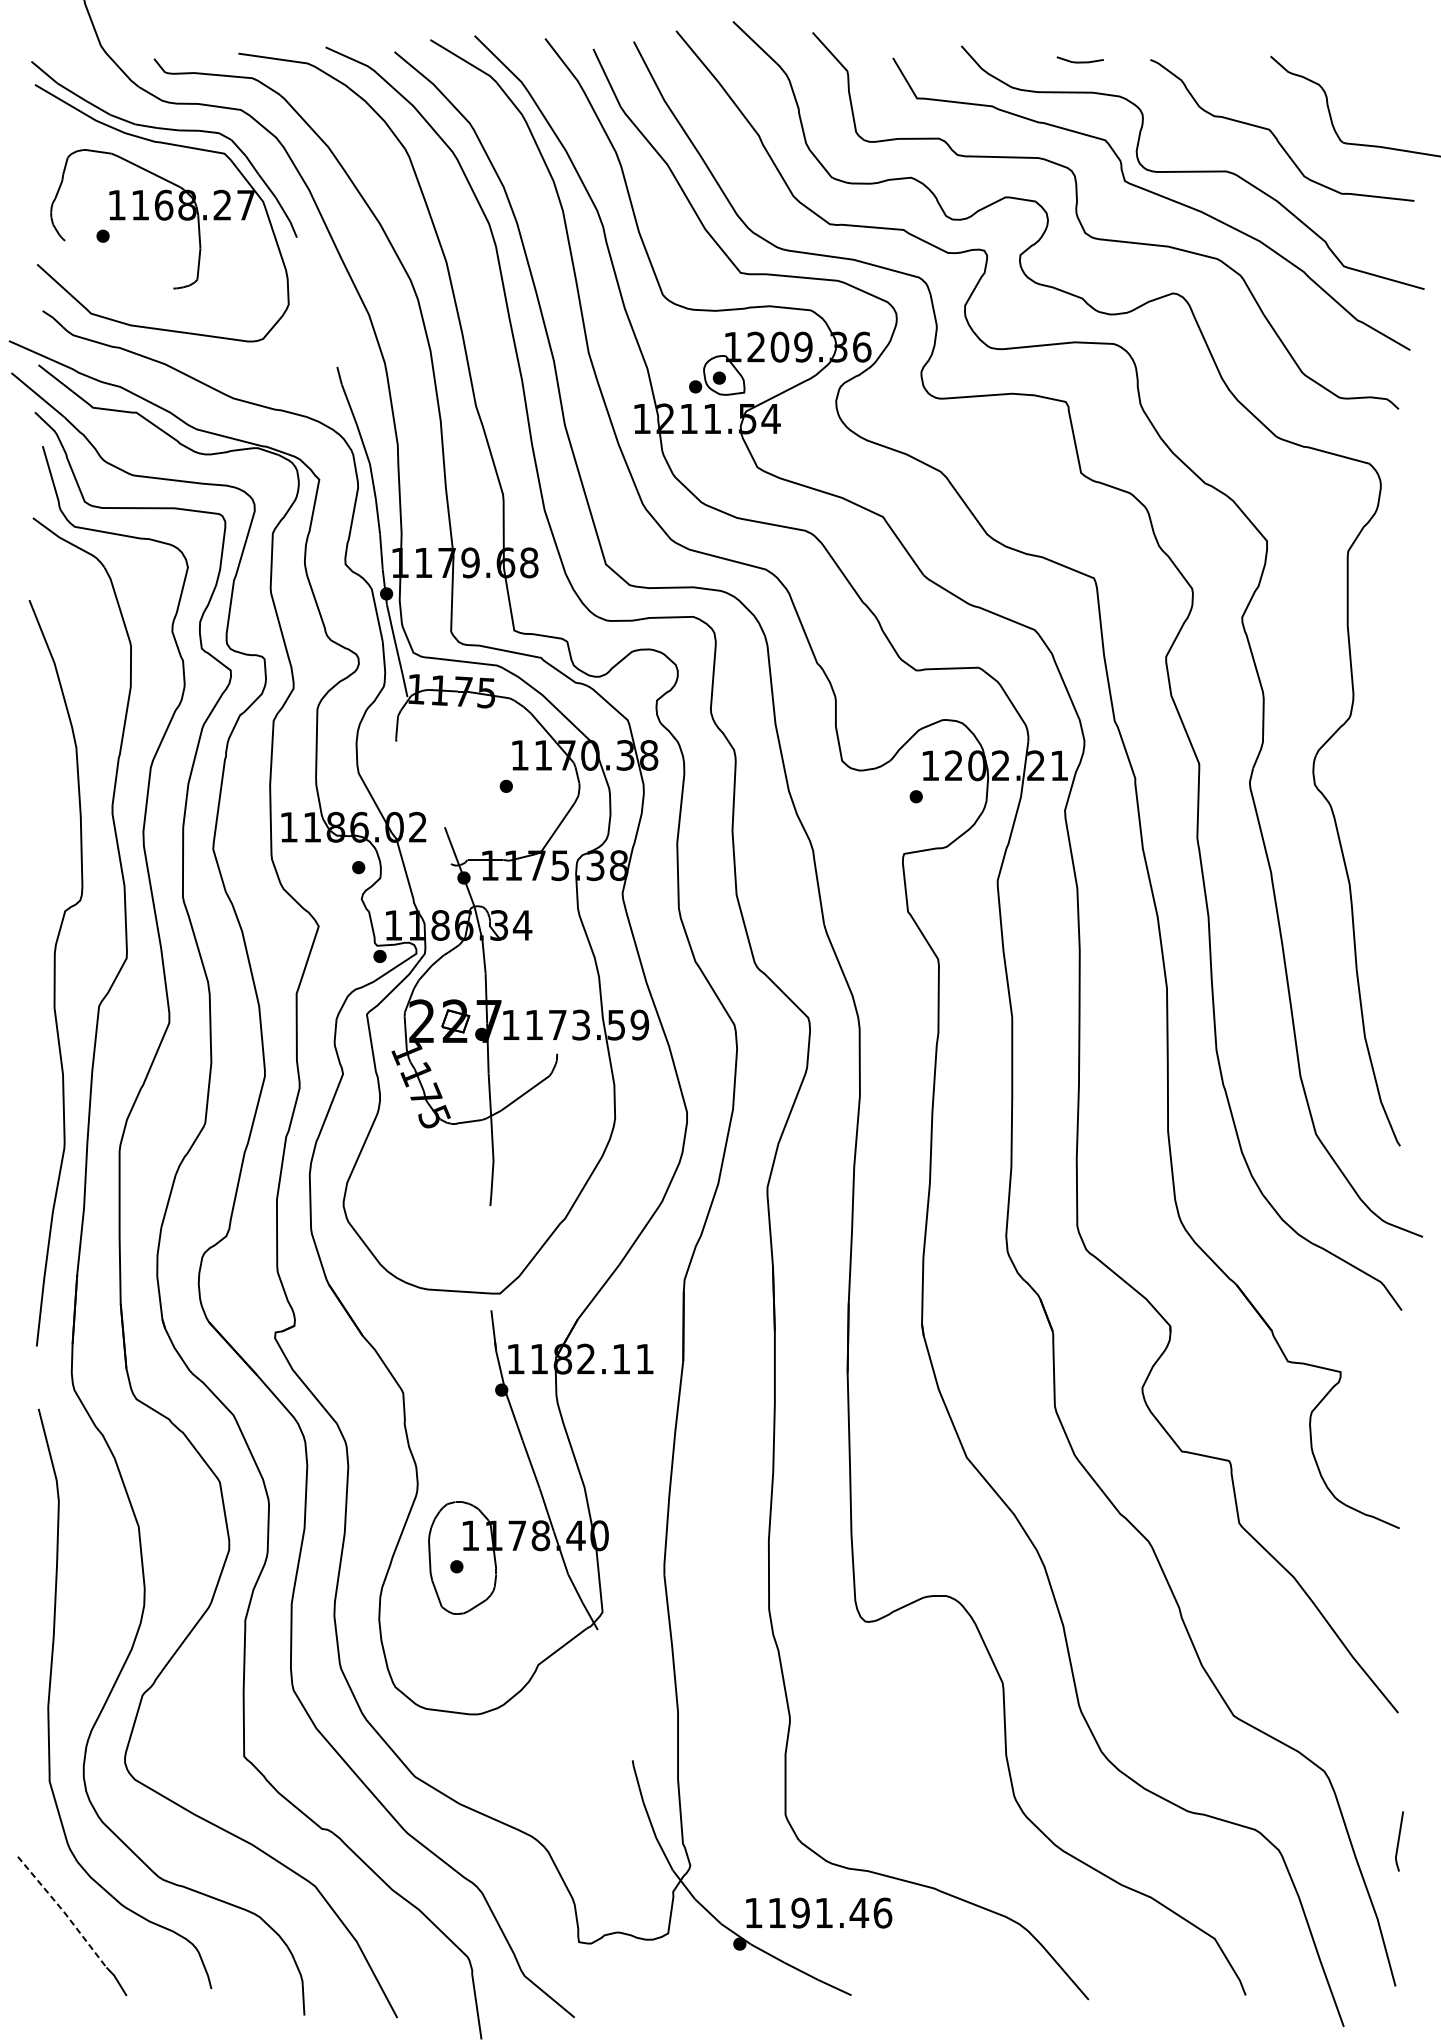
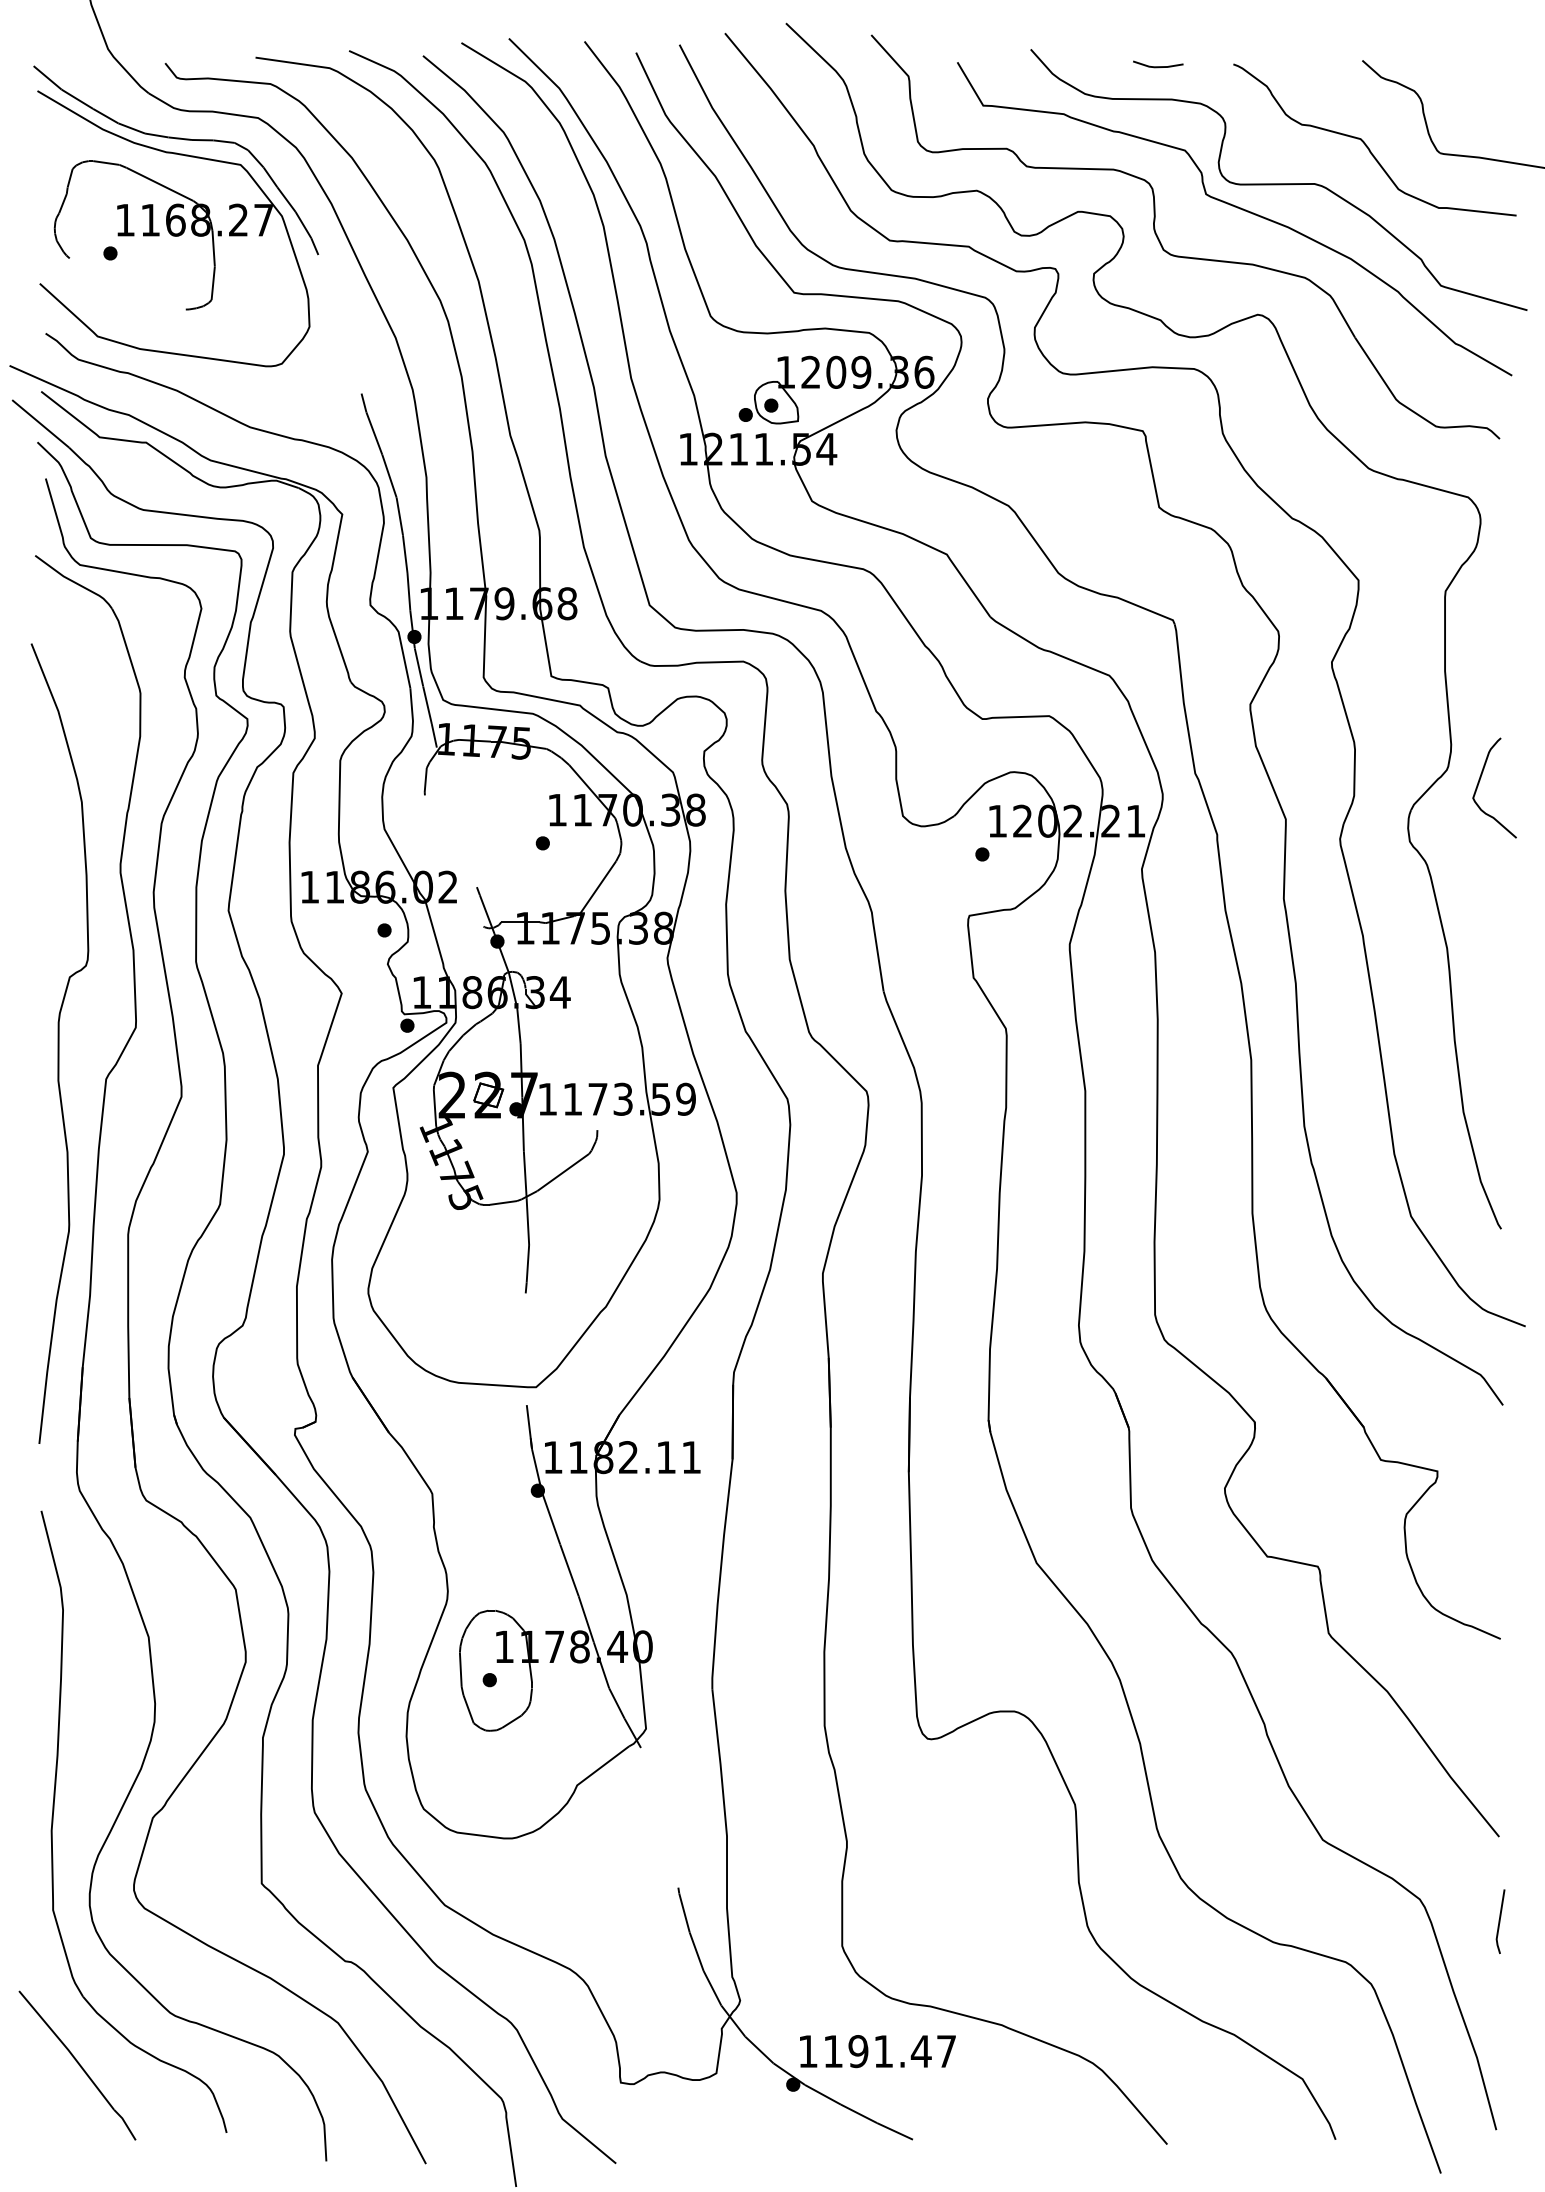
curve: (1379, 730) -> (1479, 783), added
line: (1399, 1841) -> (1500, 1921), moved
line: (63, 1912) -> (68, 2050), dashed -> solid
text: (882, 1913) -> (946, 2051), 1191.46 -> 1191.47

